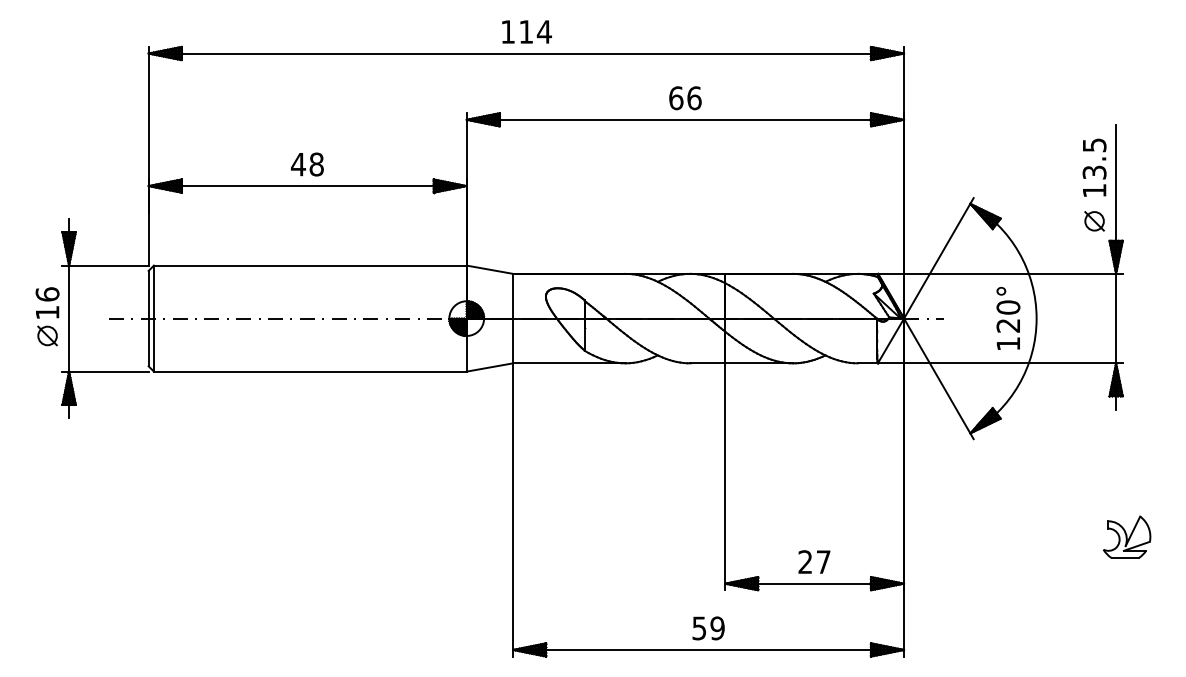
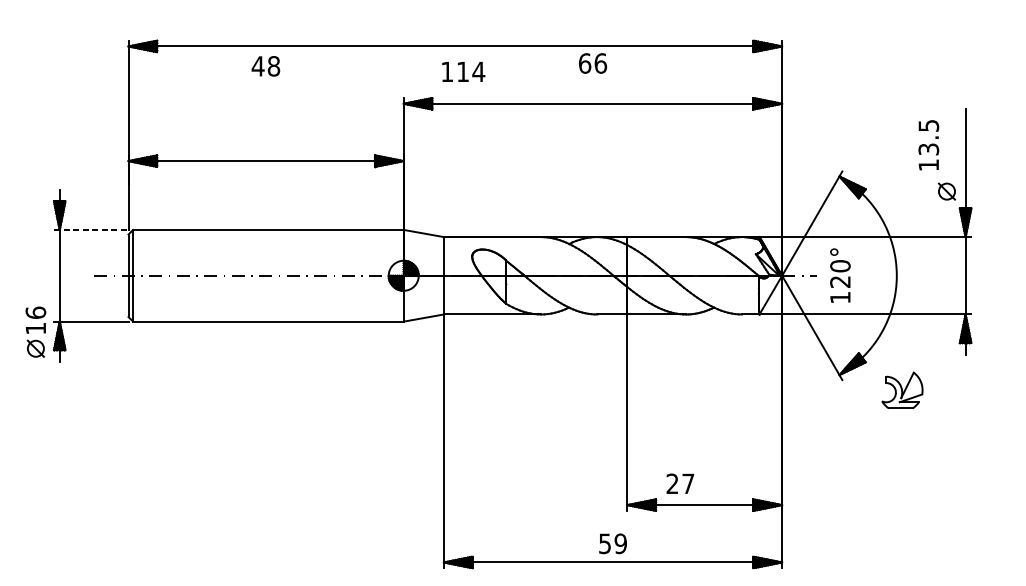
text: (526, 31) -> (463, 71), moved
text: (685, 98) -> (593, 63), moved
text: (306, 164) -> (265, 66), moved
text: (1094, 167) -> (928, 145), moved
line: (106, 265) -> (92, 229), solid -> dashed
part: (47, 316) -> (35, 331), moved
text: (1008, 318) -> (840, 275), moved
part: (1127, 536) -> (902, 389), moved
text: (814, 561) -> (680, 483), moved

